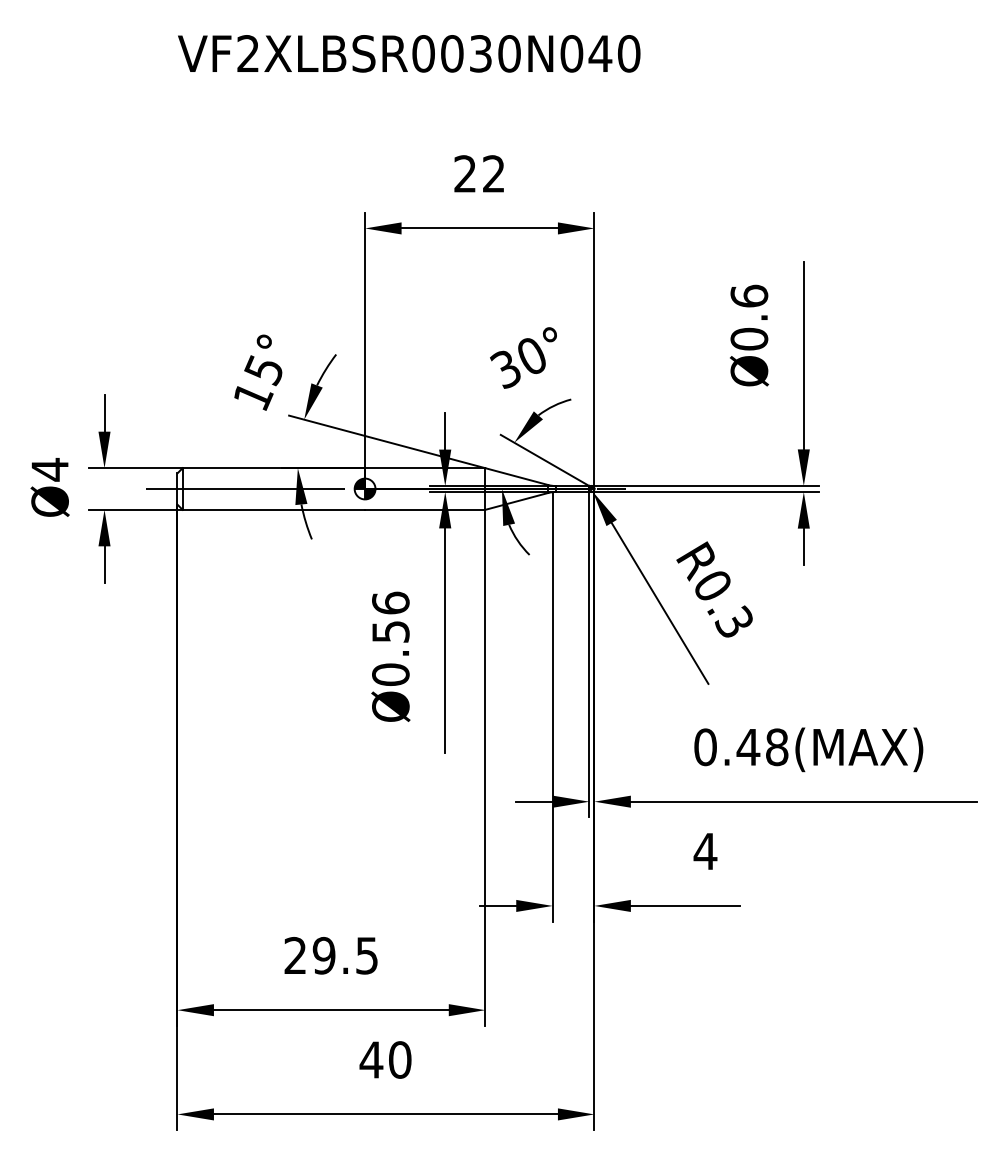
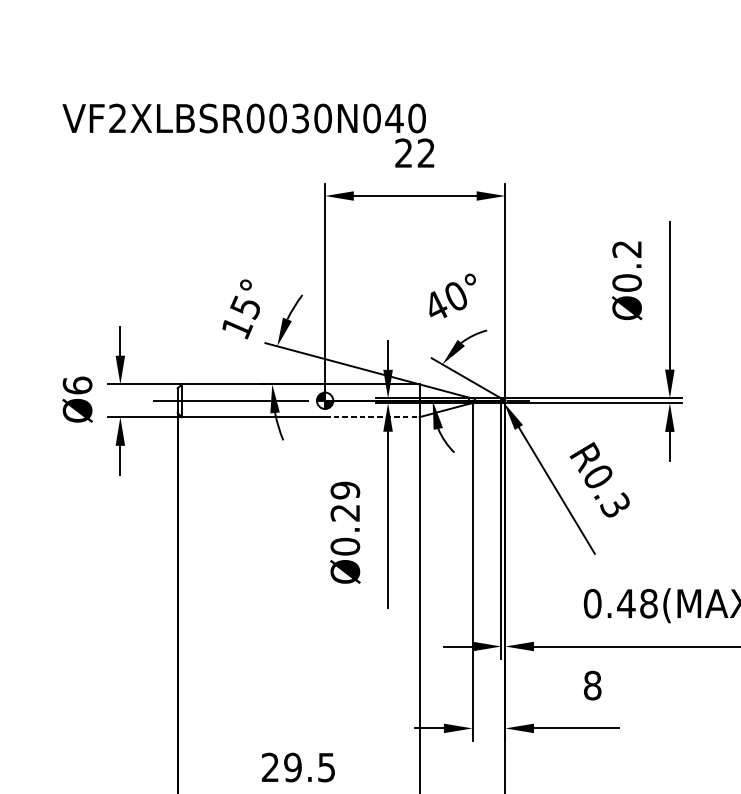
text: (409, 53) -> (244, 118), moved
text: (749, 295) -> (627, 248), Ø0.6 -> Ø0.2
text: (505, 368) -> (435, 306), 30° -> 40°
text: (49, 469) -> (77, 385), Ø4 -> Ø6
line: (425, 509) -> (372, 416), solid -> dashed
text: (390, 616) -> (345, 500), Ø0.56 -> Ø0.29
text: (705, 851) -> (592, 685), 4 -> 8

